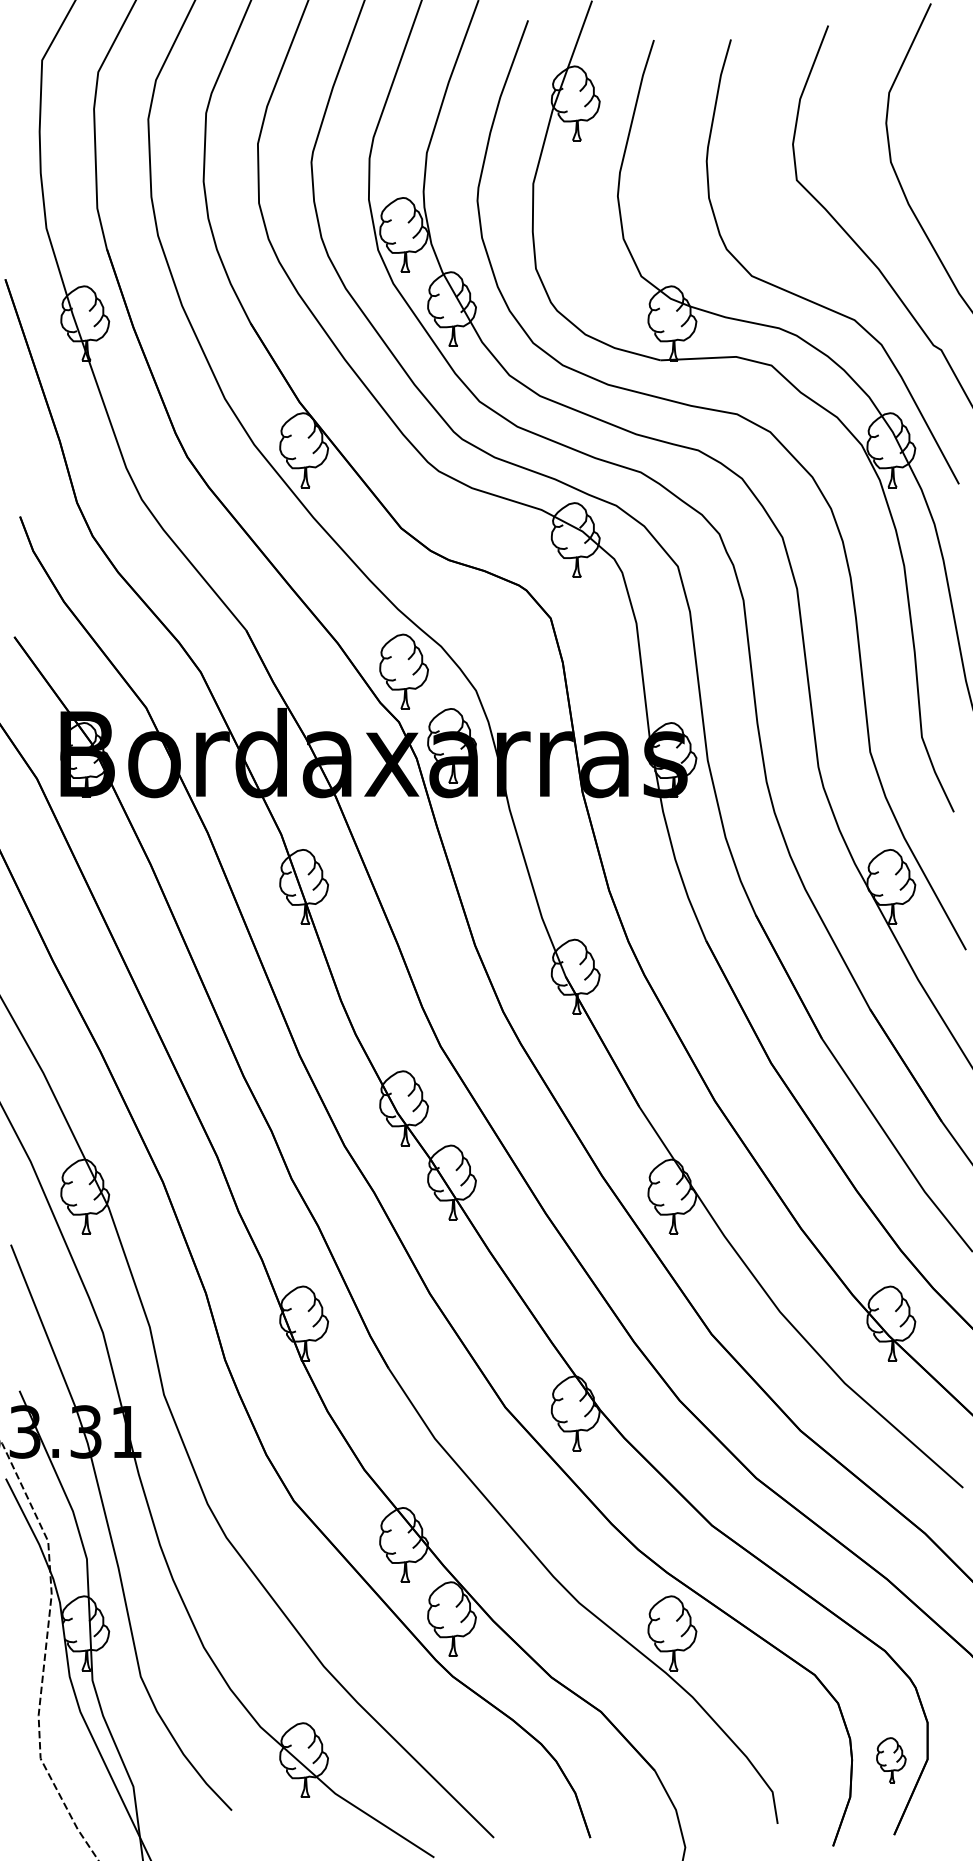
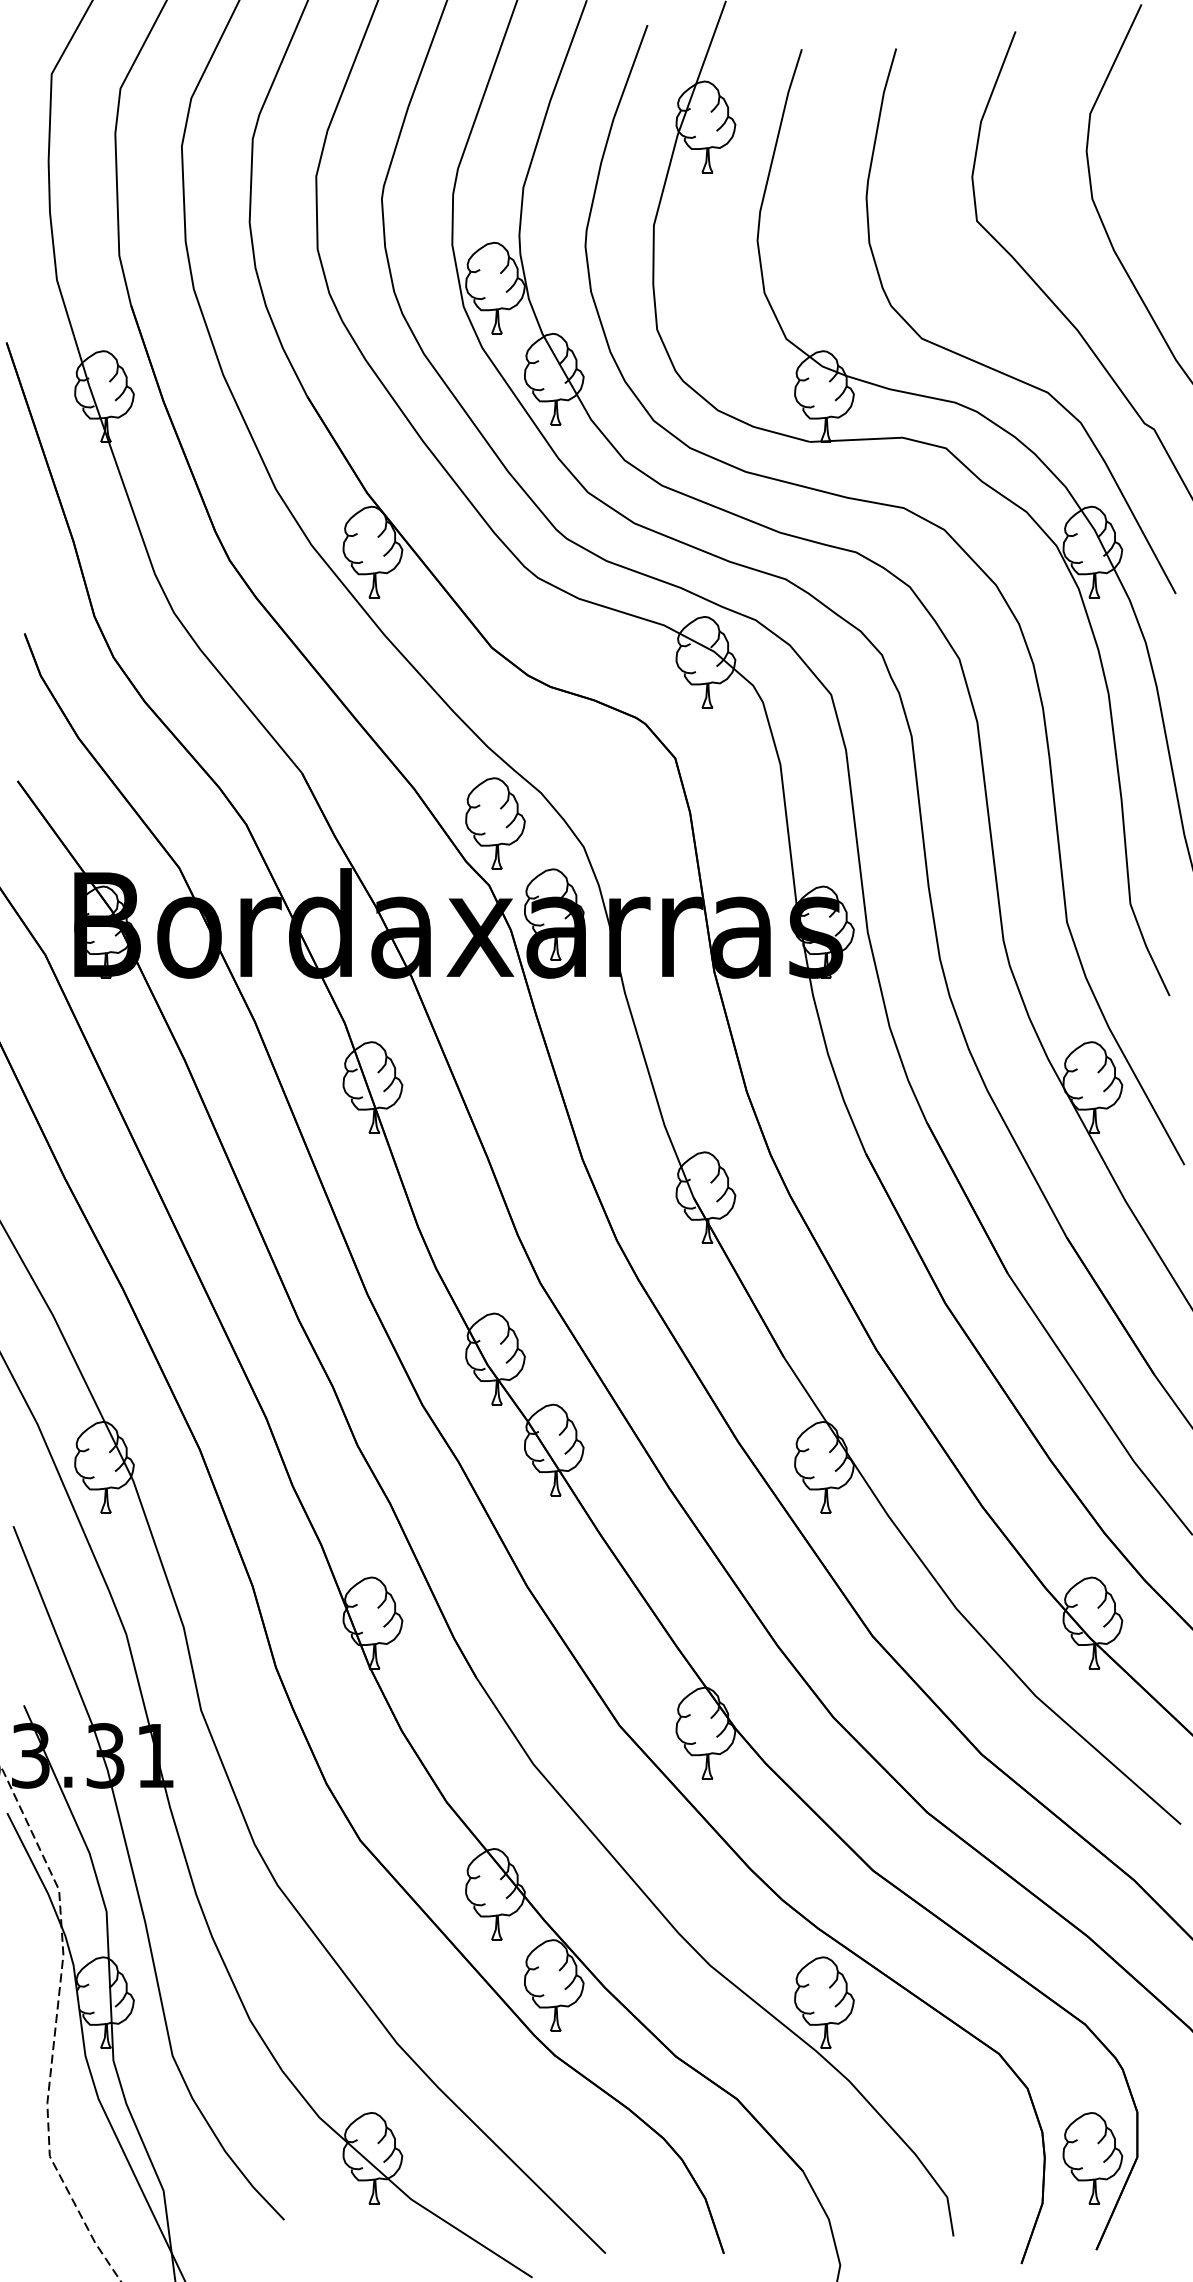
part: (891, 1760) -> (1092, 2158), size x1.67

